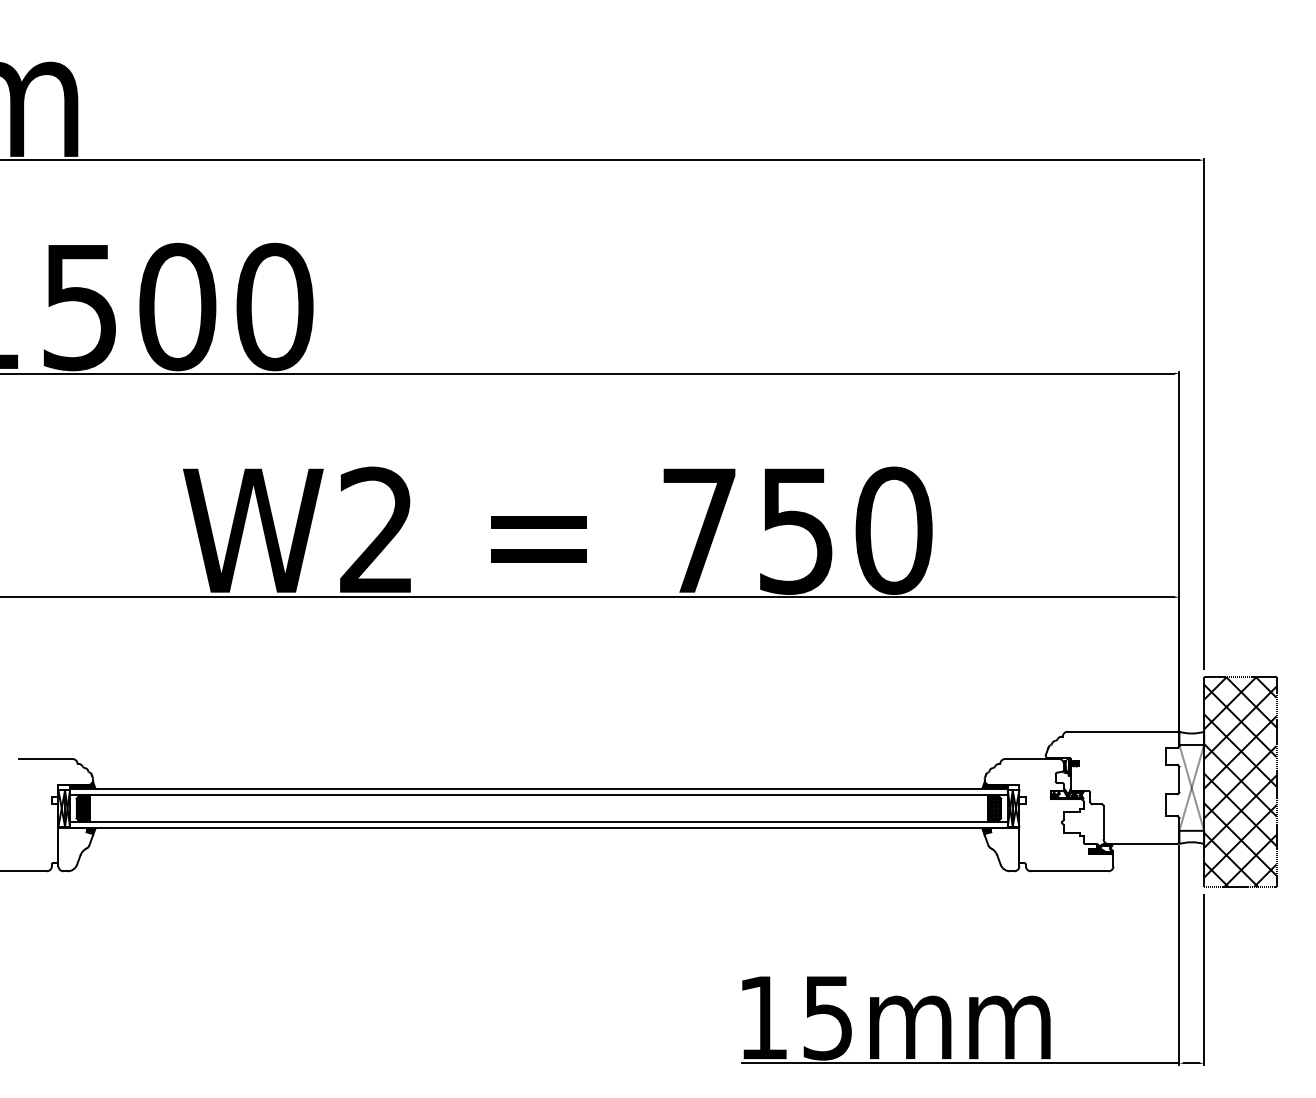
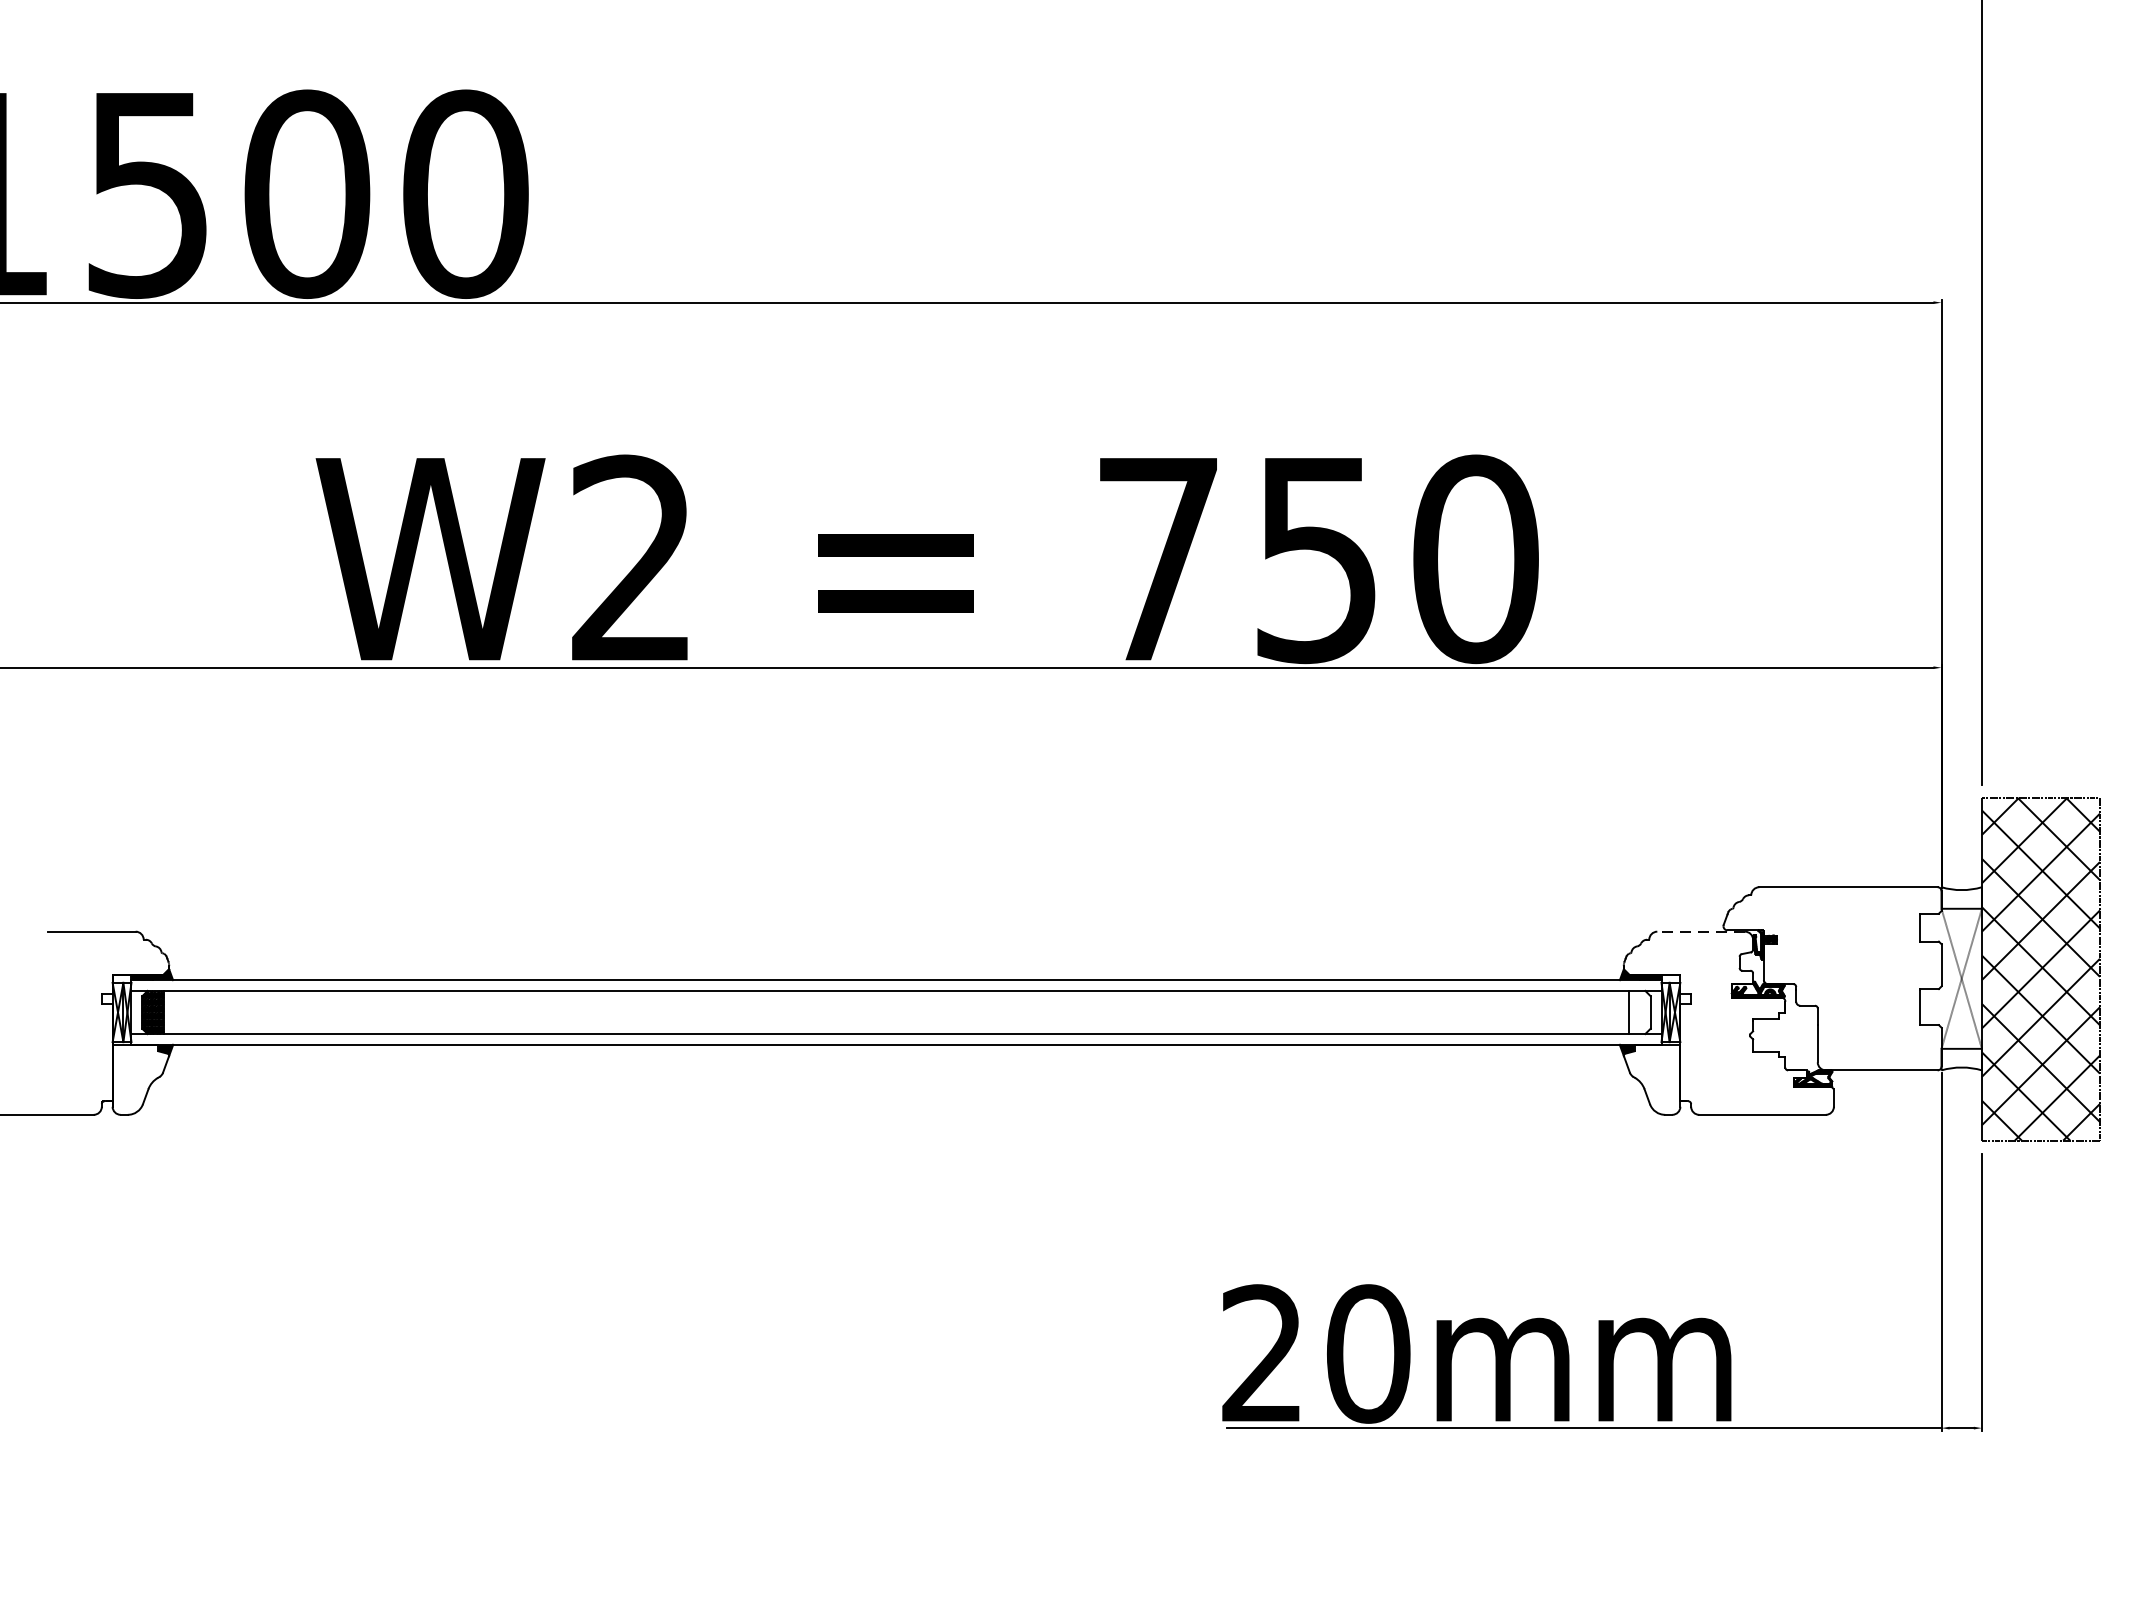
line: (1032, 759) -> (1701, 932), solid -> dashed
hatch: (994, 808) -> (1639, 1012), removed
text: (795, 1017) -> (1315, 1353), 15mm -> 20mm

